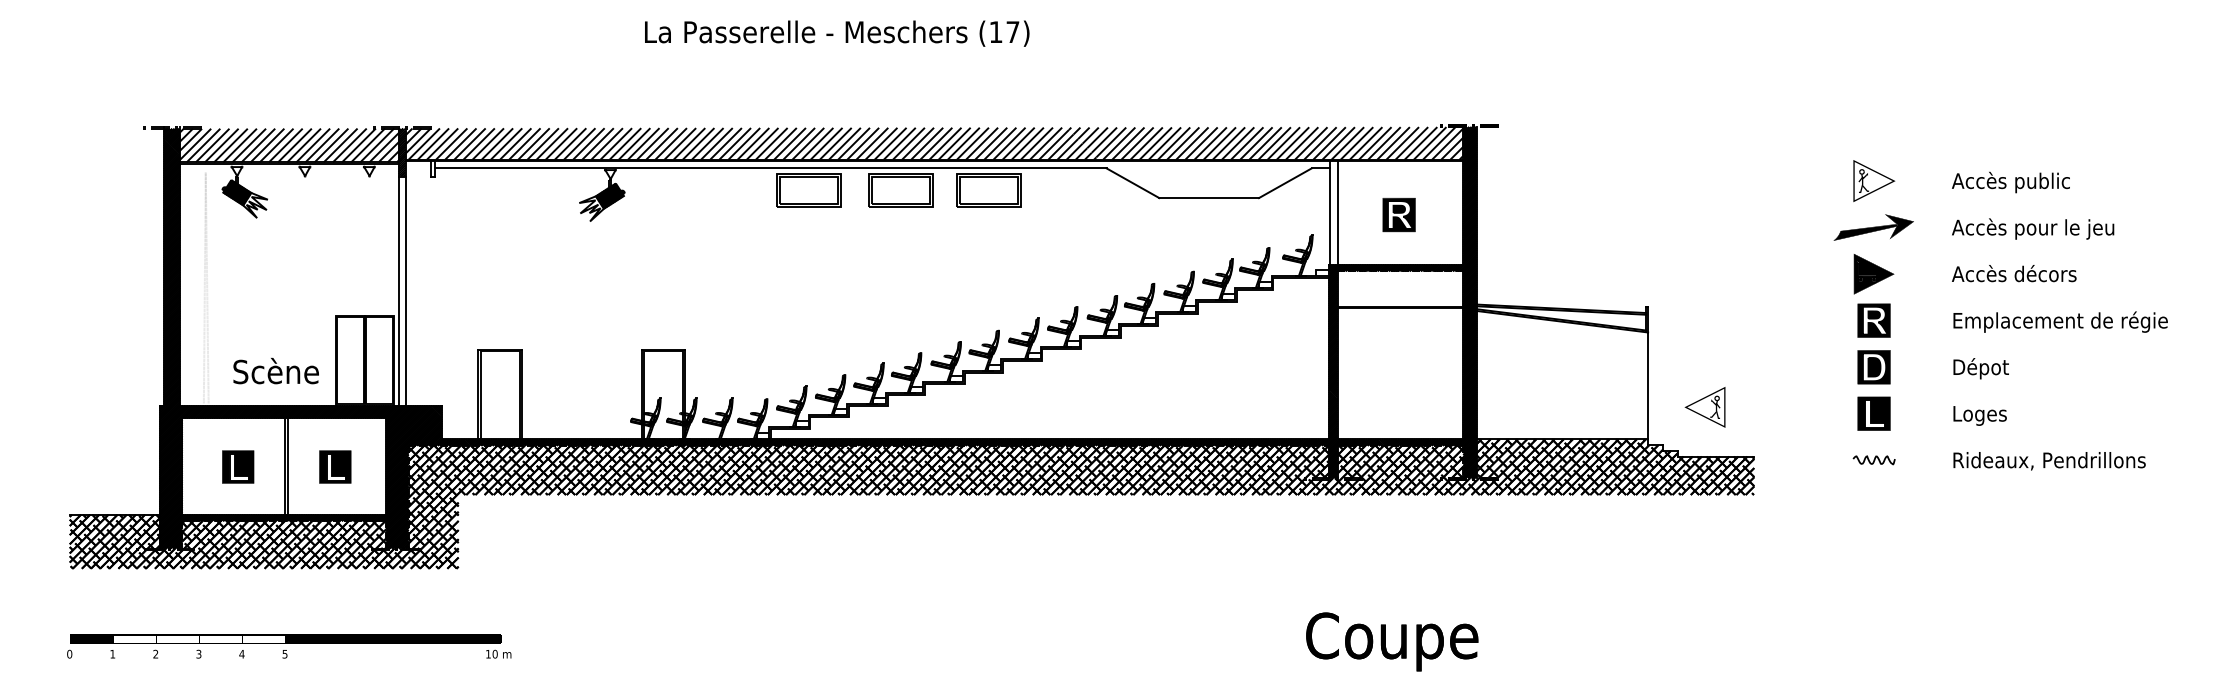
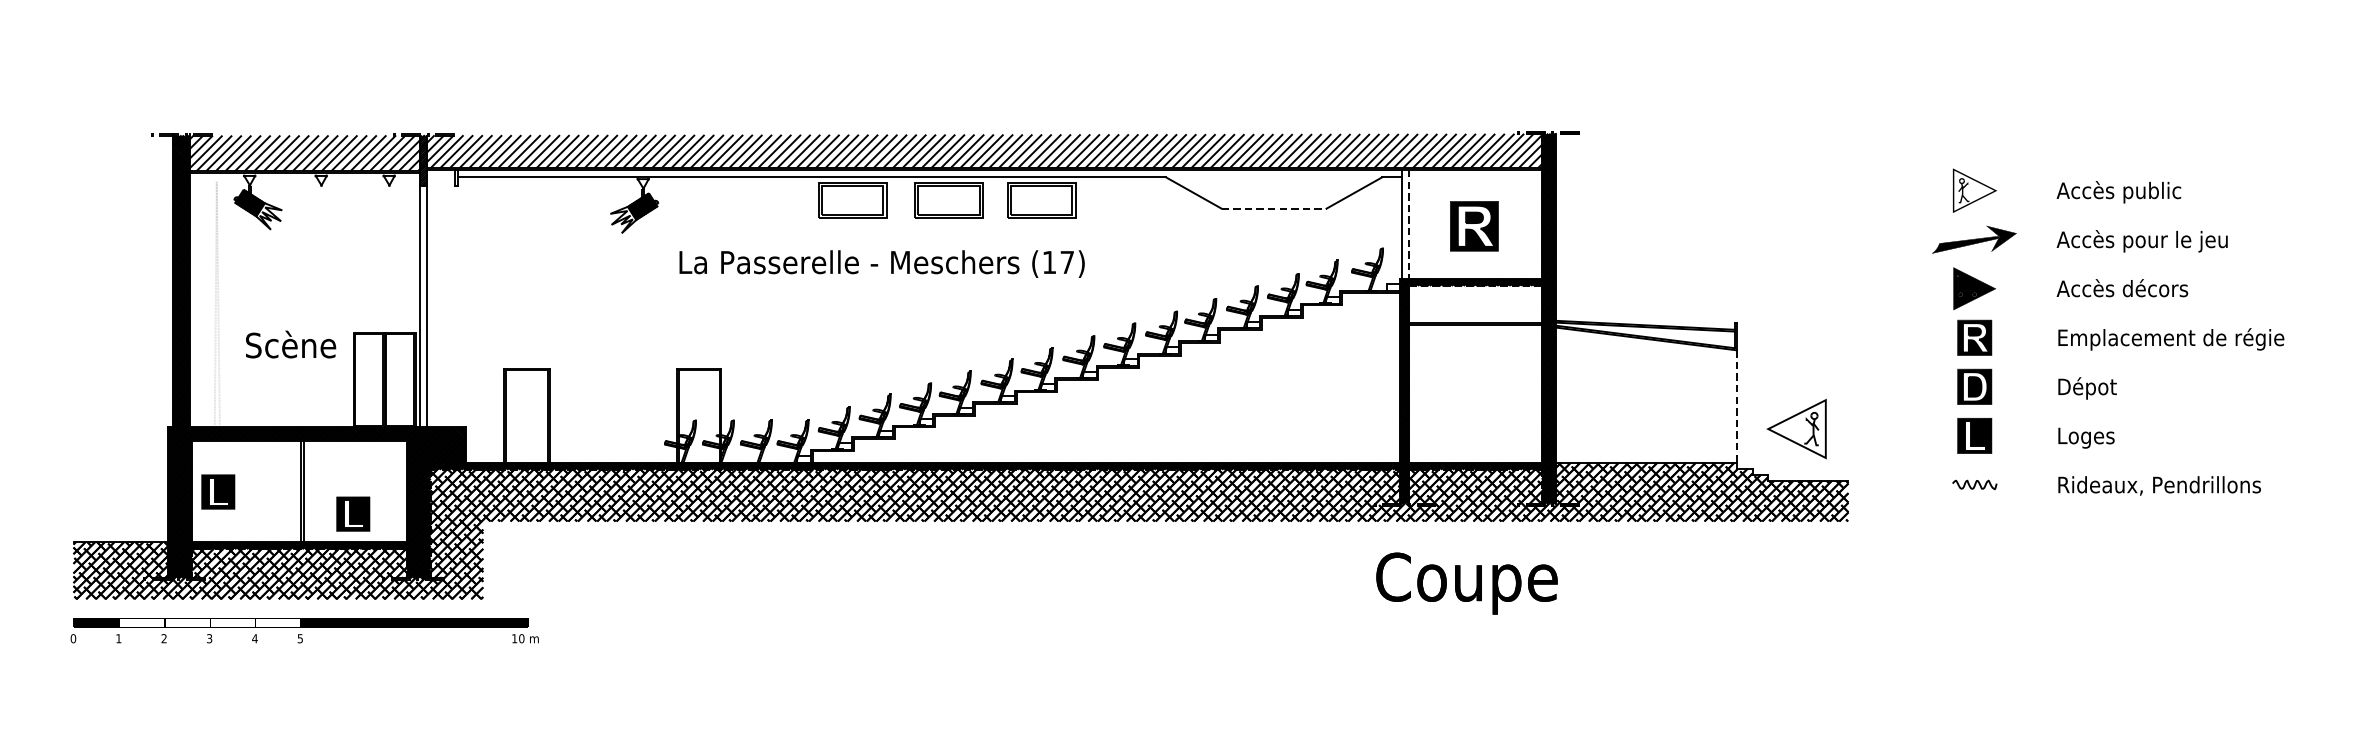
text: (837, 33) -> (882, 263), moved
line: (1209, 198) -> (1274, 209), solid -> dashed
line: (1337, 213) -> (1409, 224), solid -> dashed
part: (1398, 215) -> (1473, 226), size x1.4
text: (275, 370) -> (290, 343), moved
line: (1648, 386) -> (1737, 407), solid -> dashed
part: (1704, 407) -> (1796, 429), size x1.4
part: (238, 466) -> (218, 491), moved
part: (335, 466) -> (353, 513), moved
text: (1392, 641) -> (1467, 583), moved
text: (289, 646) -> (305, 630), moved

